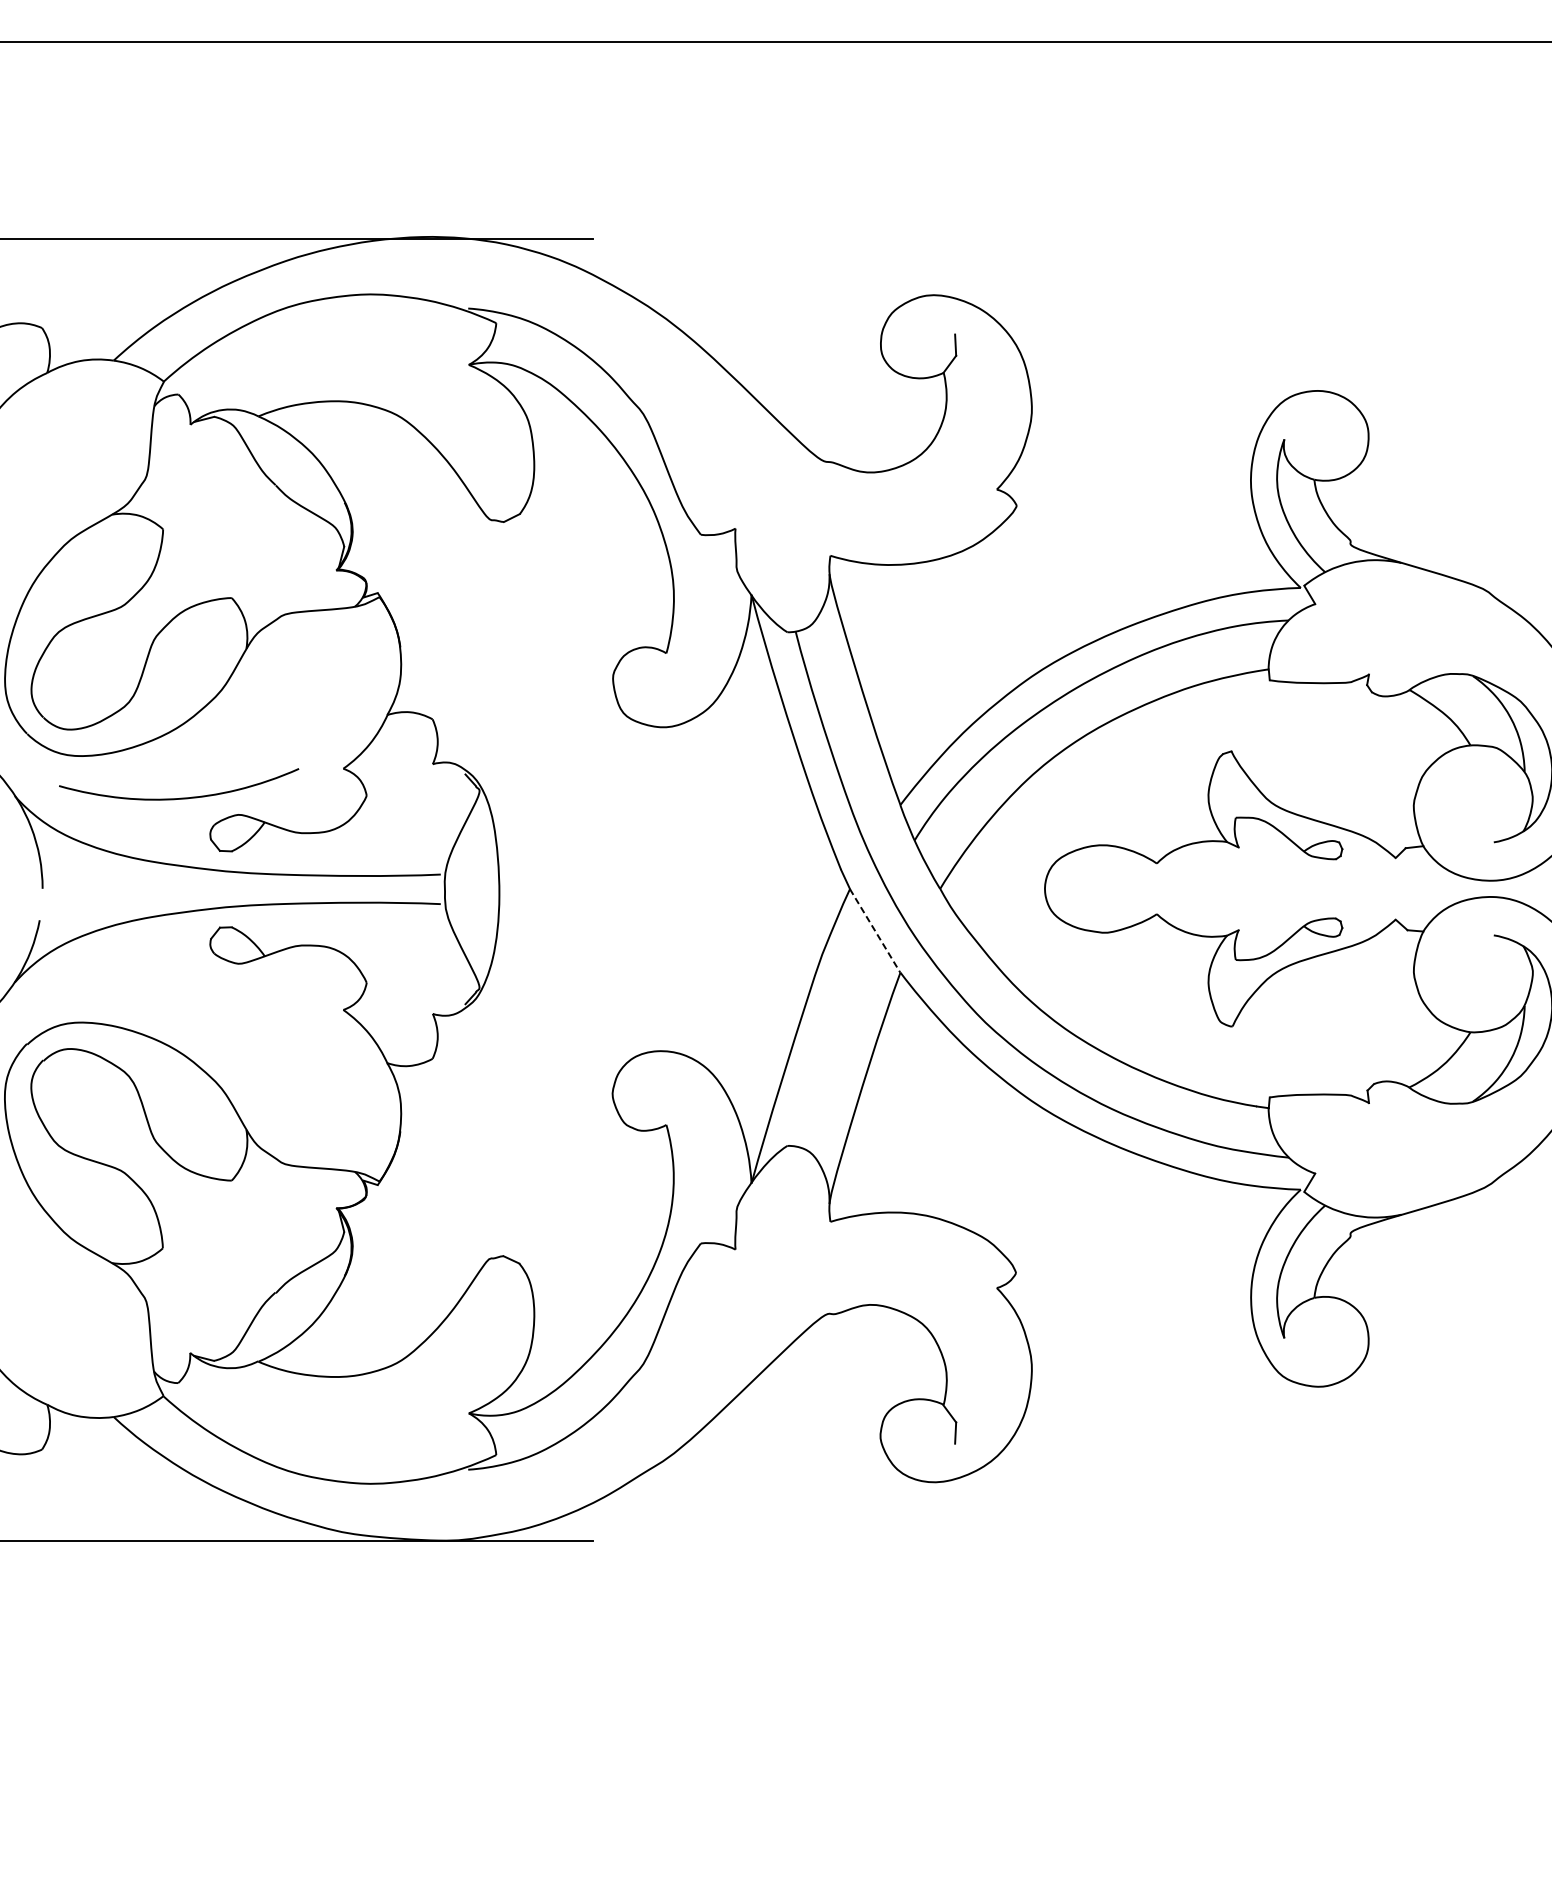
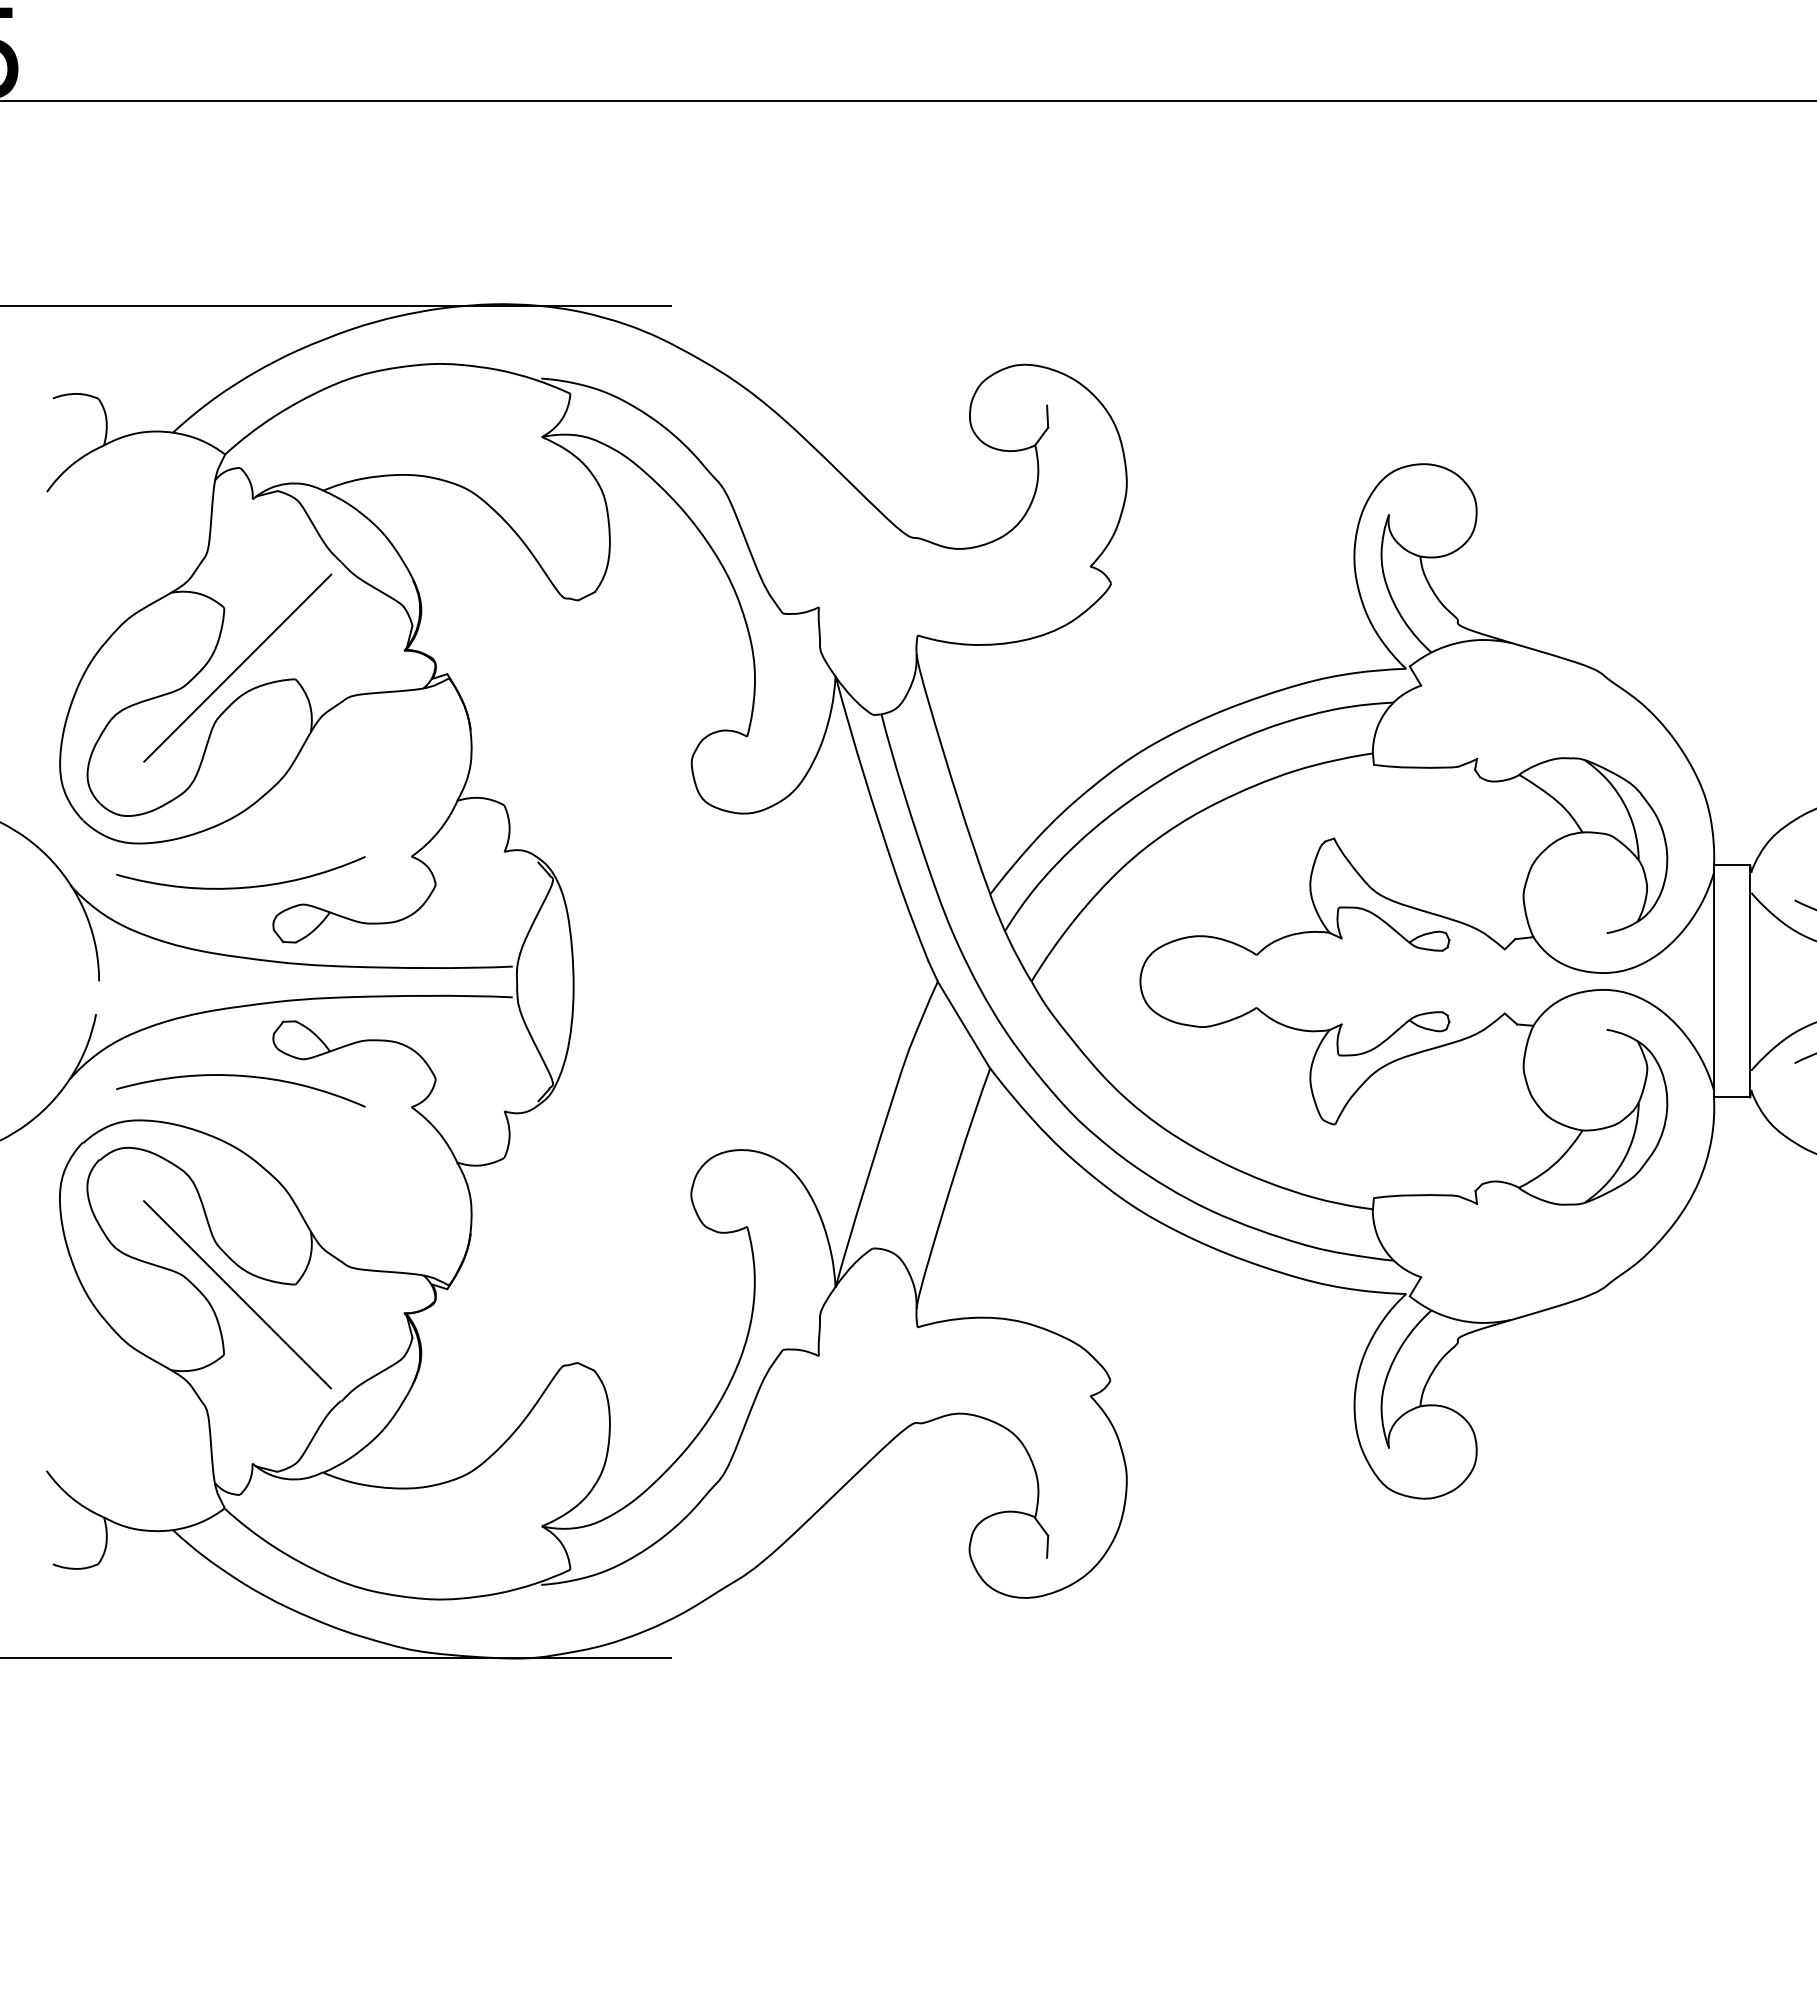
line: (175, 586) -> (237, 667), added
line: (874, 931) -> (963, 1025), dashed -> solid
curve: (183, 981) -> (245, 1077), added
line: (175, 1190) -> (237, 1294), added

